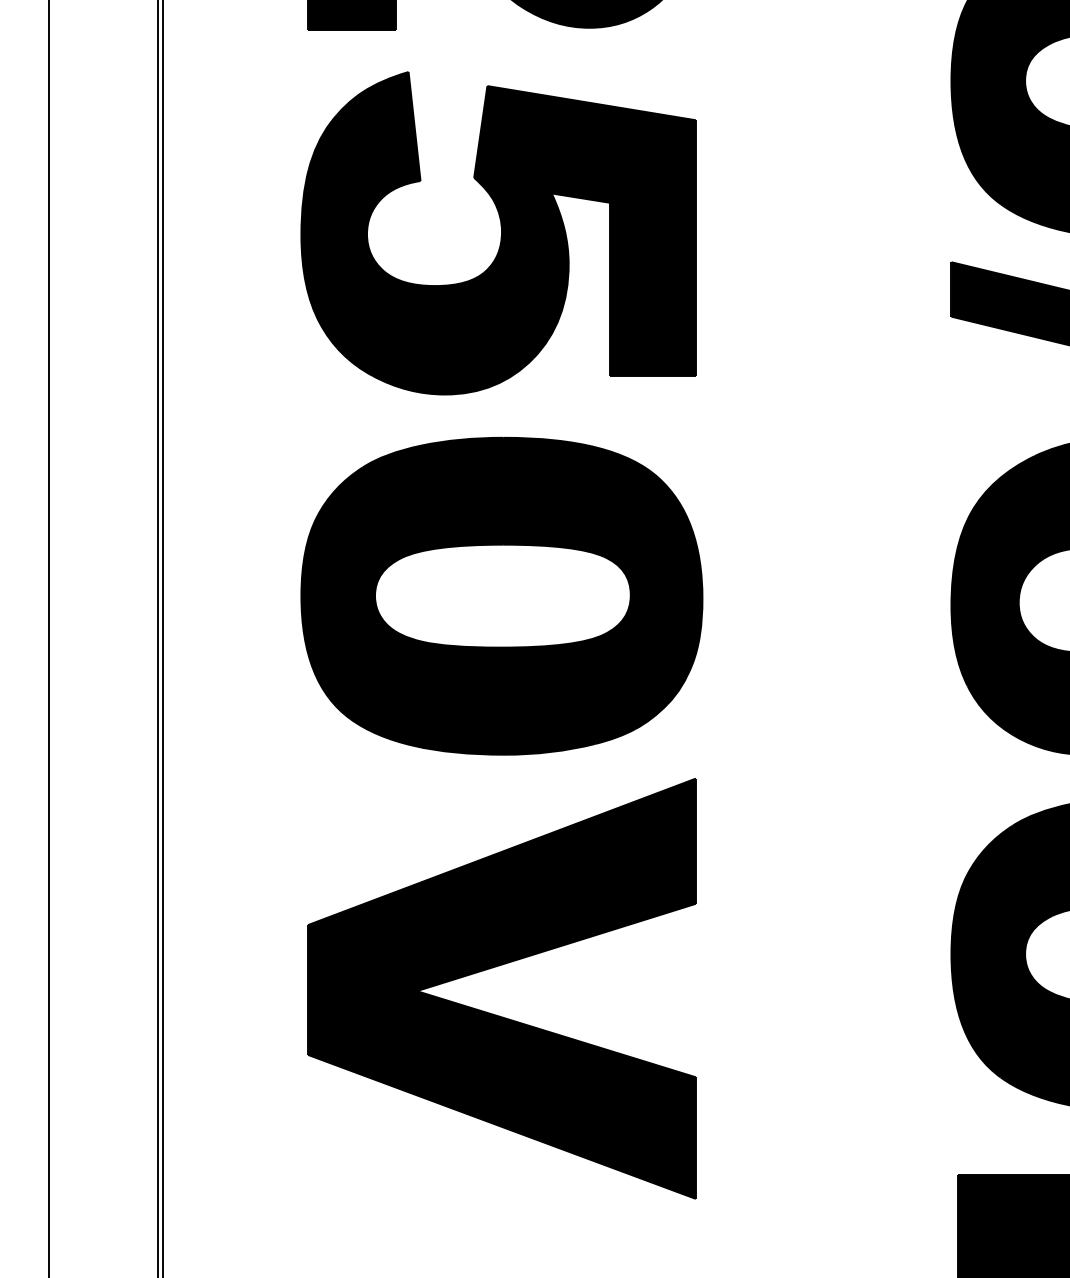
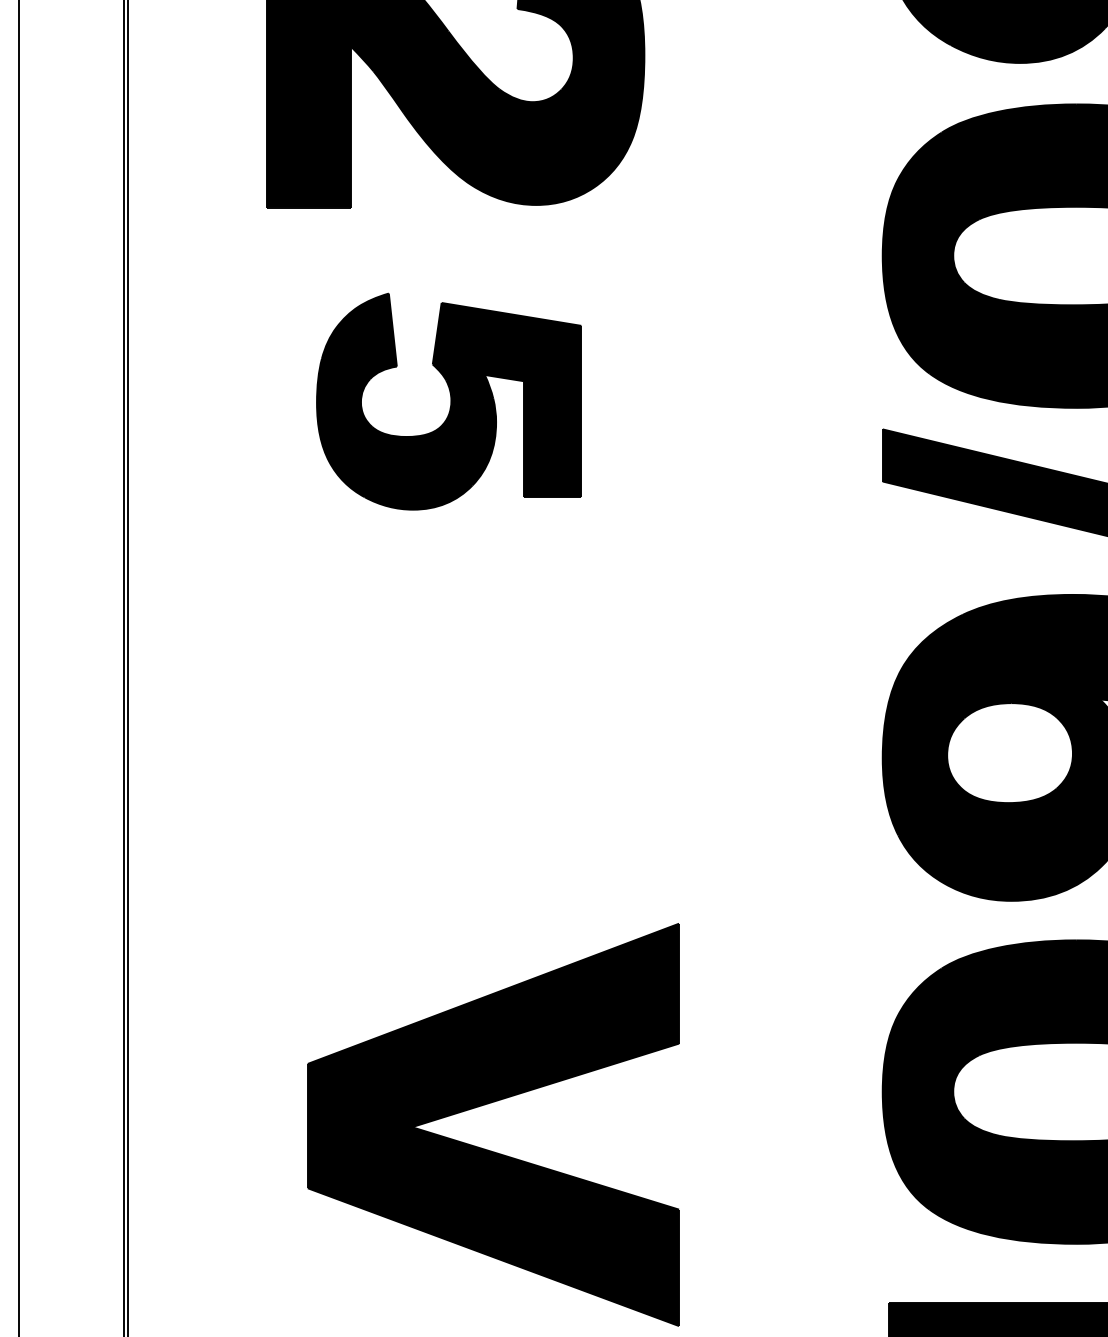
part: (497, 233) -> (448, 401), size x0.7
part: (502, 595) -> (452, 748), removed
part: (496, 967) -> (488, 1104), moved

